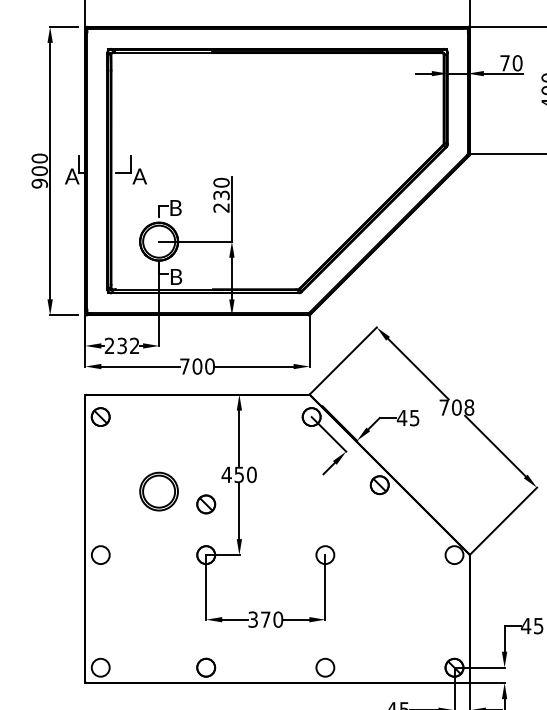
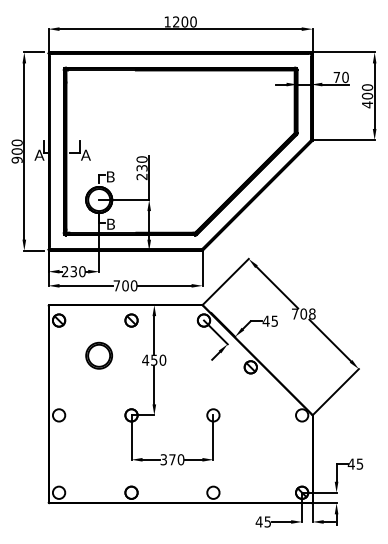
text: (134, 345) -> (82, 271), 232 -> 230
part: (158, 491) -> (98, 355), moved
part: (206, 504) -> (131, 320), moved

